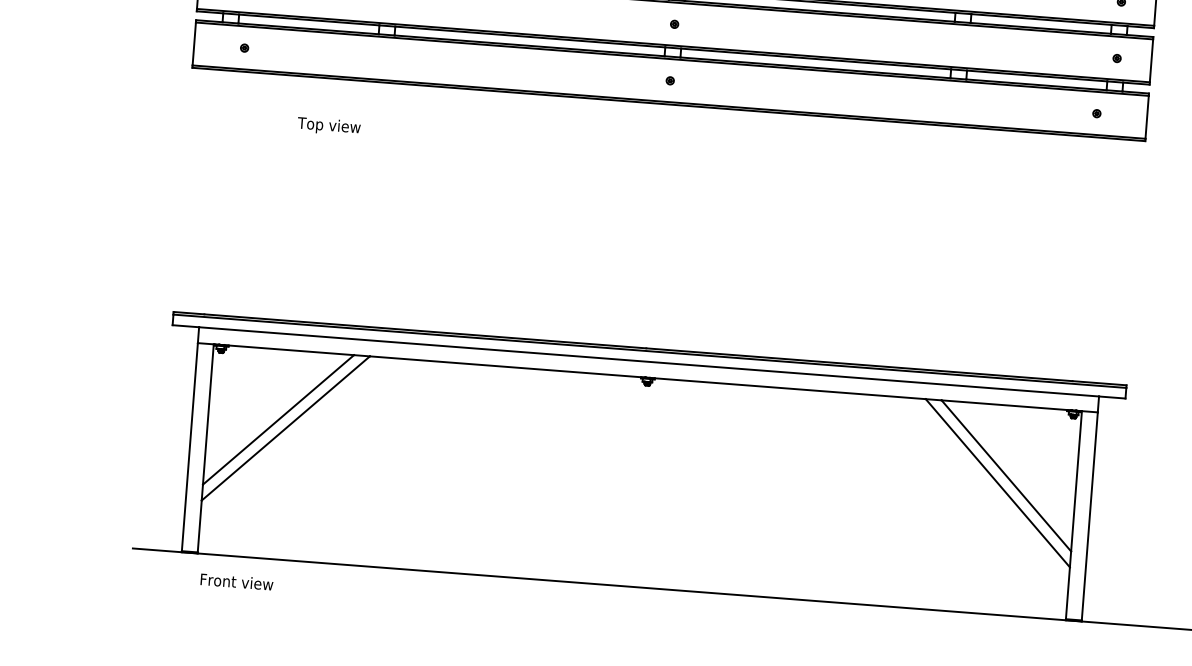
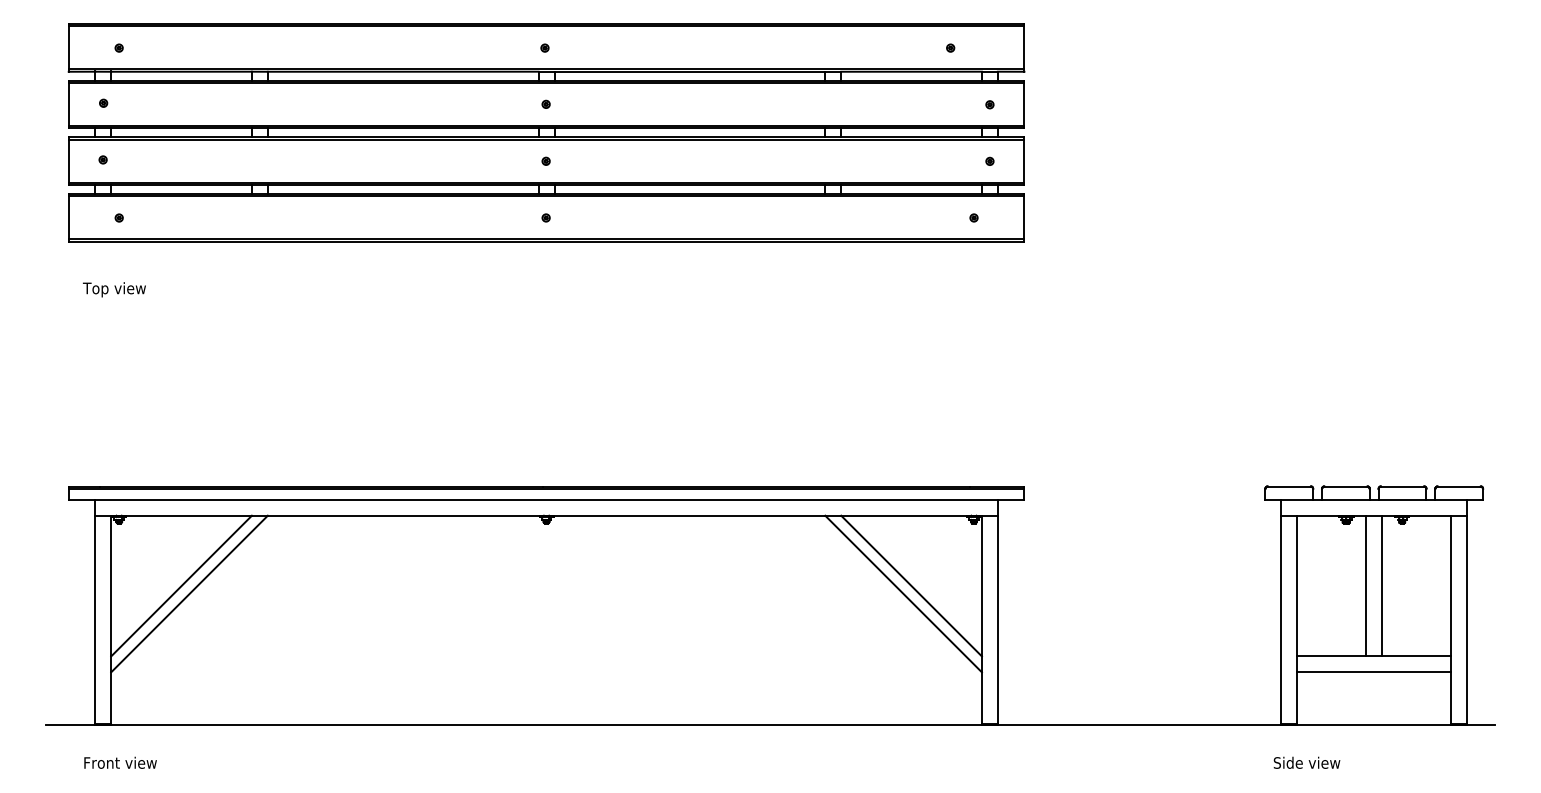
text: (329, 126) -> (114, 289), moved
text: (236, 581) -> (120, 762), moved

